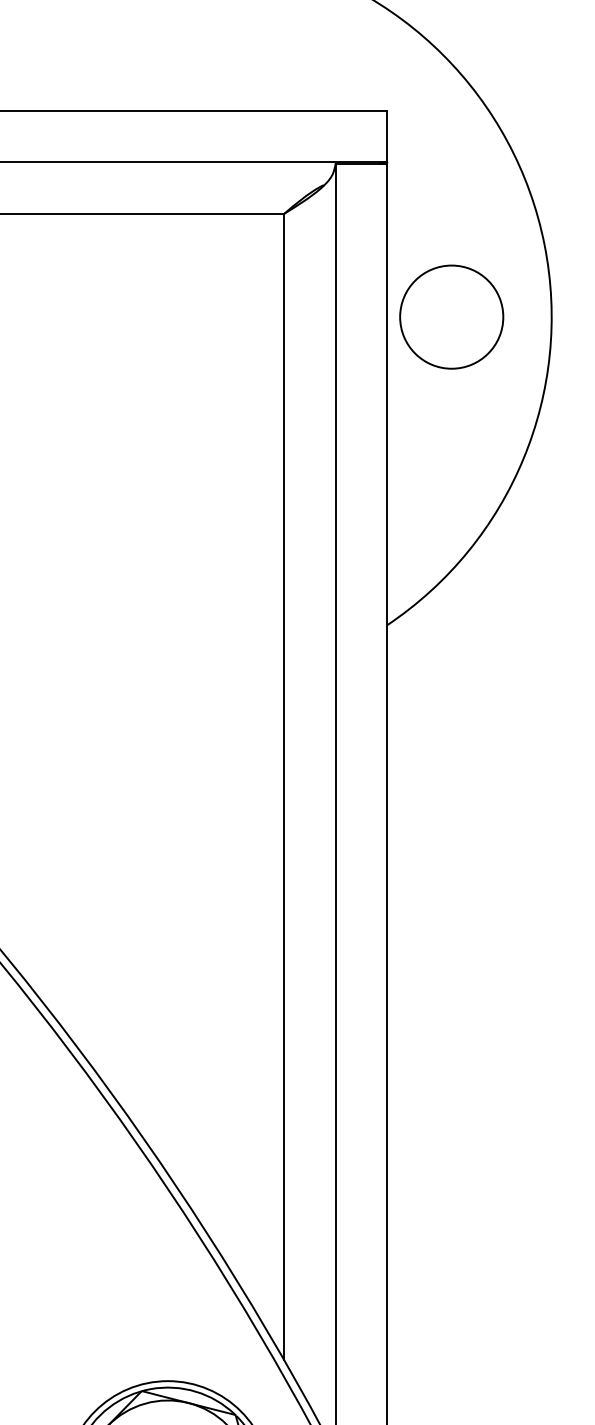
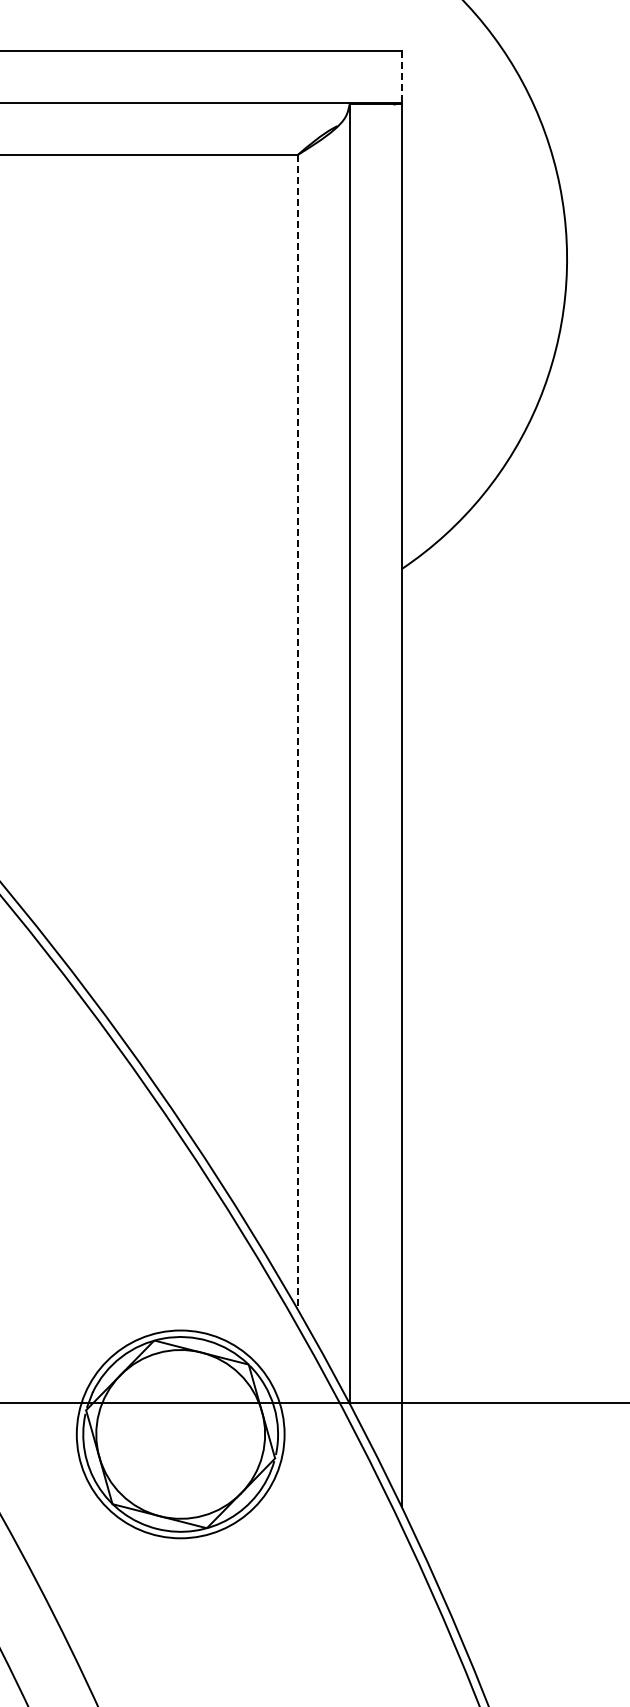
line: (387, 136) -> (401, 77), solid -> dashed
circle: (451, 316) -> (466, 258), removed
line: (283, 787) -> (297, 732), solid -> dashed

